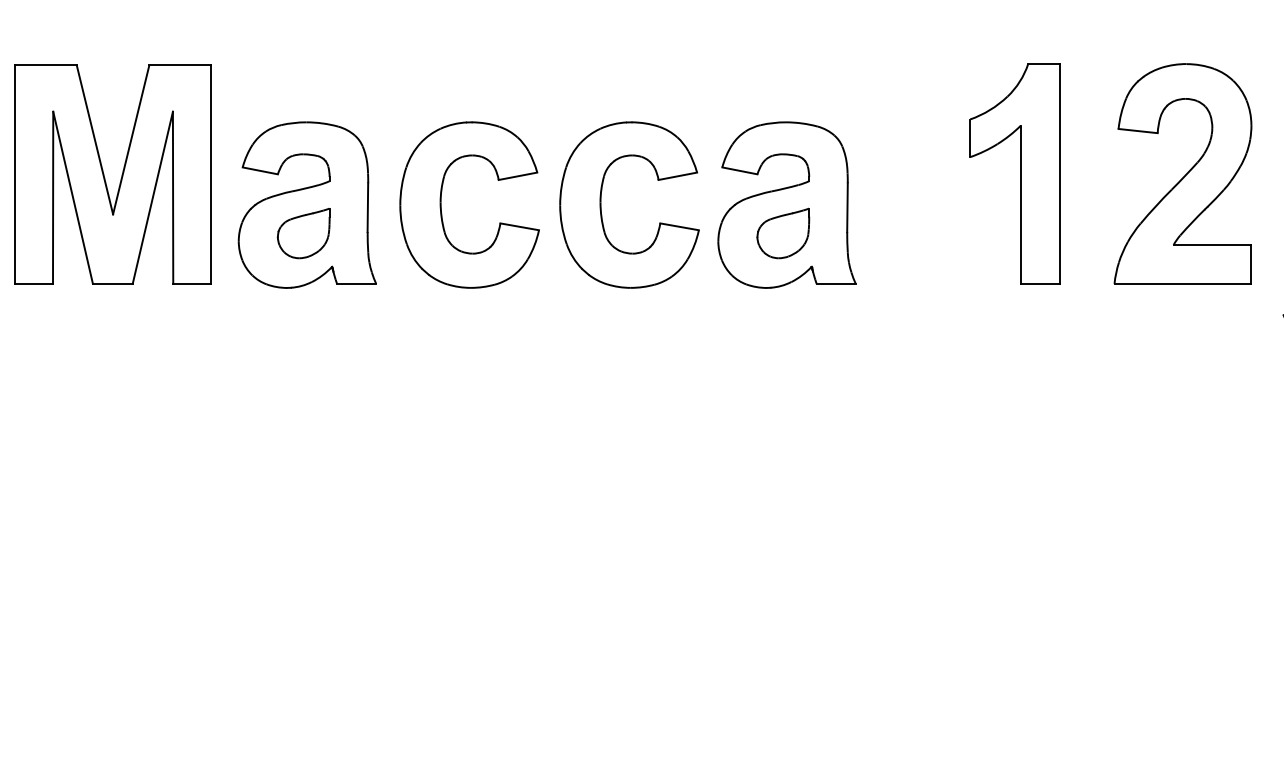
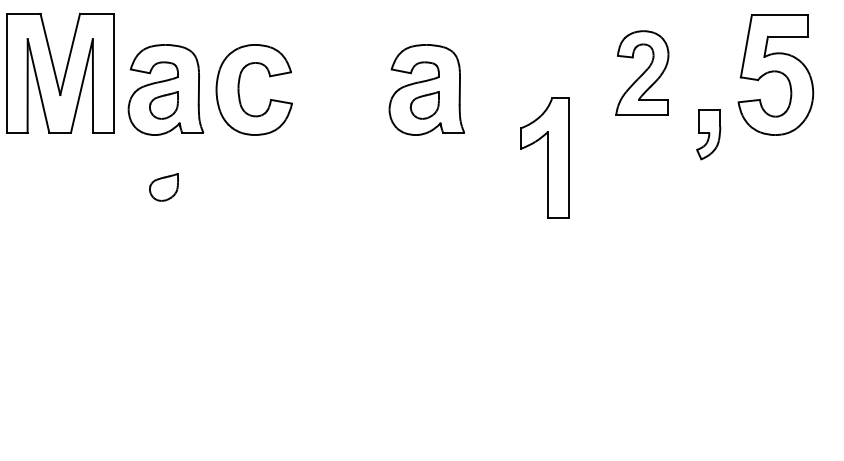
part: (1014, 172) -> (544, 157), moved
part: (1183, 172) -> (642, 72), size x0.7
part: (602, 204) -> (326, 89), removed
part: (302, 384) -> (163, 187), added

